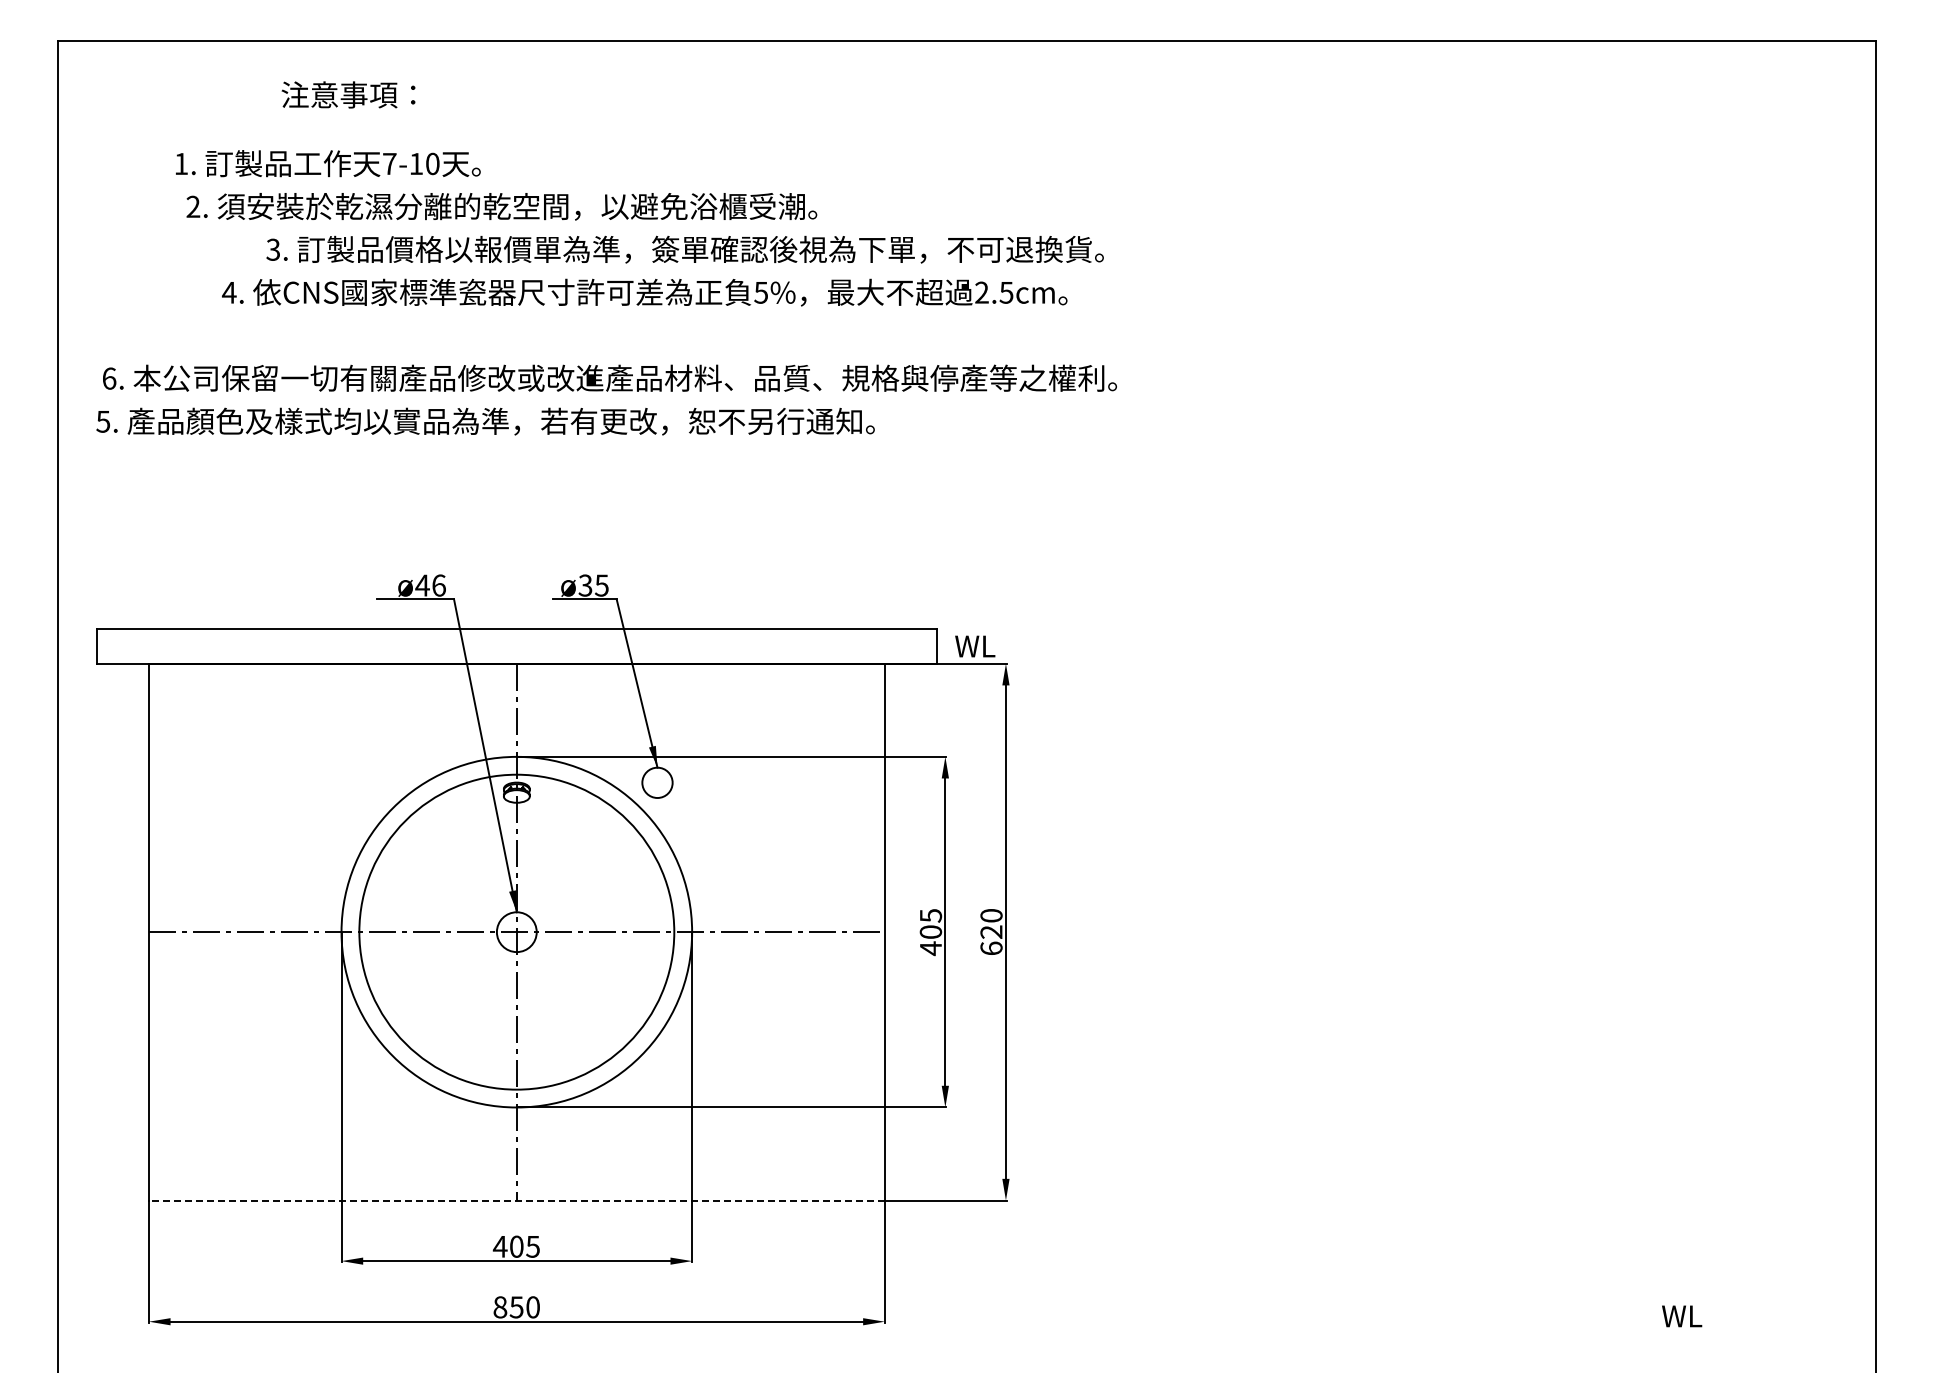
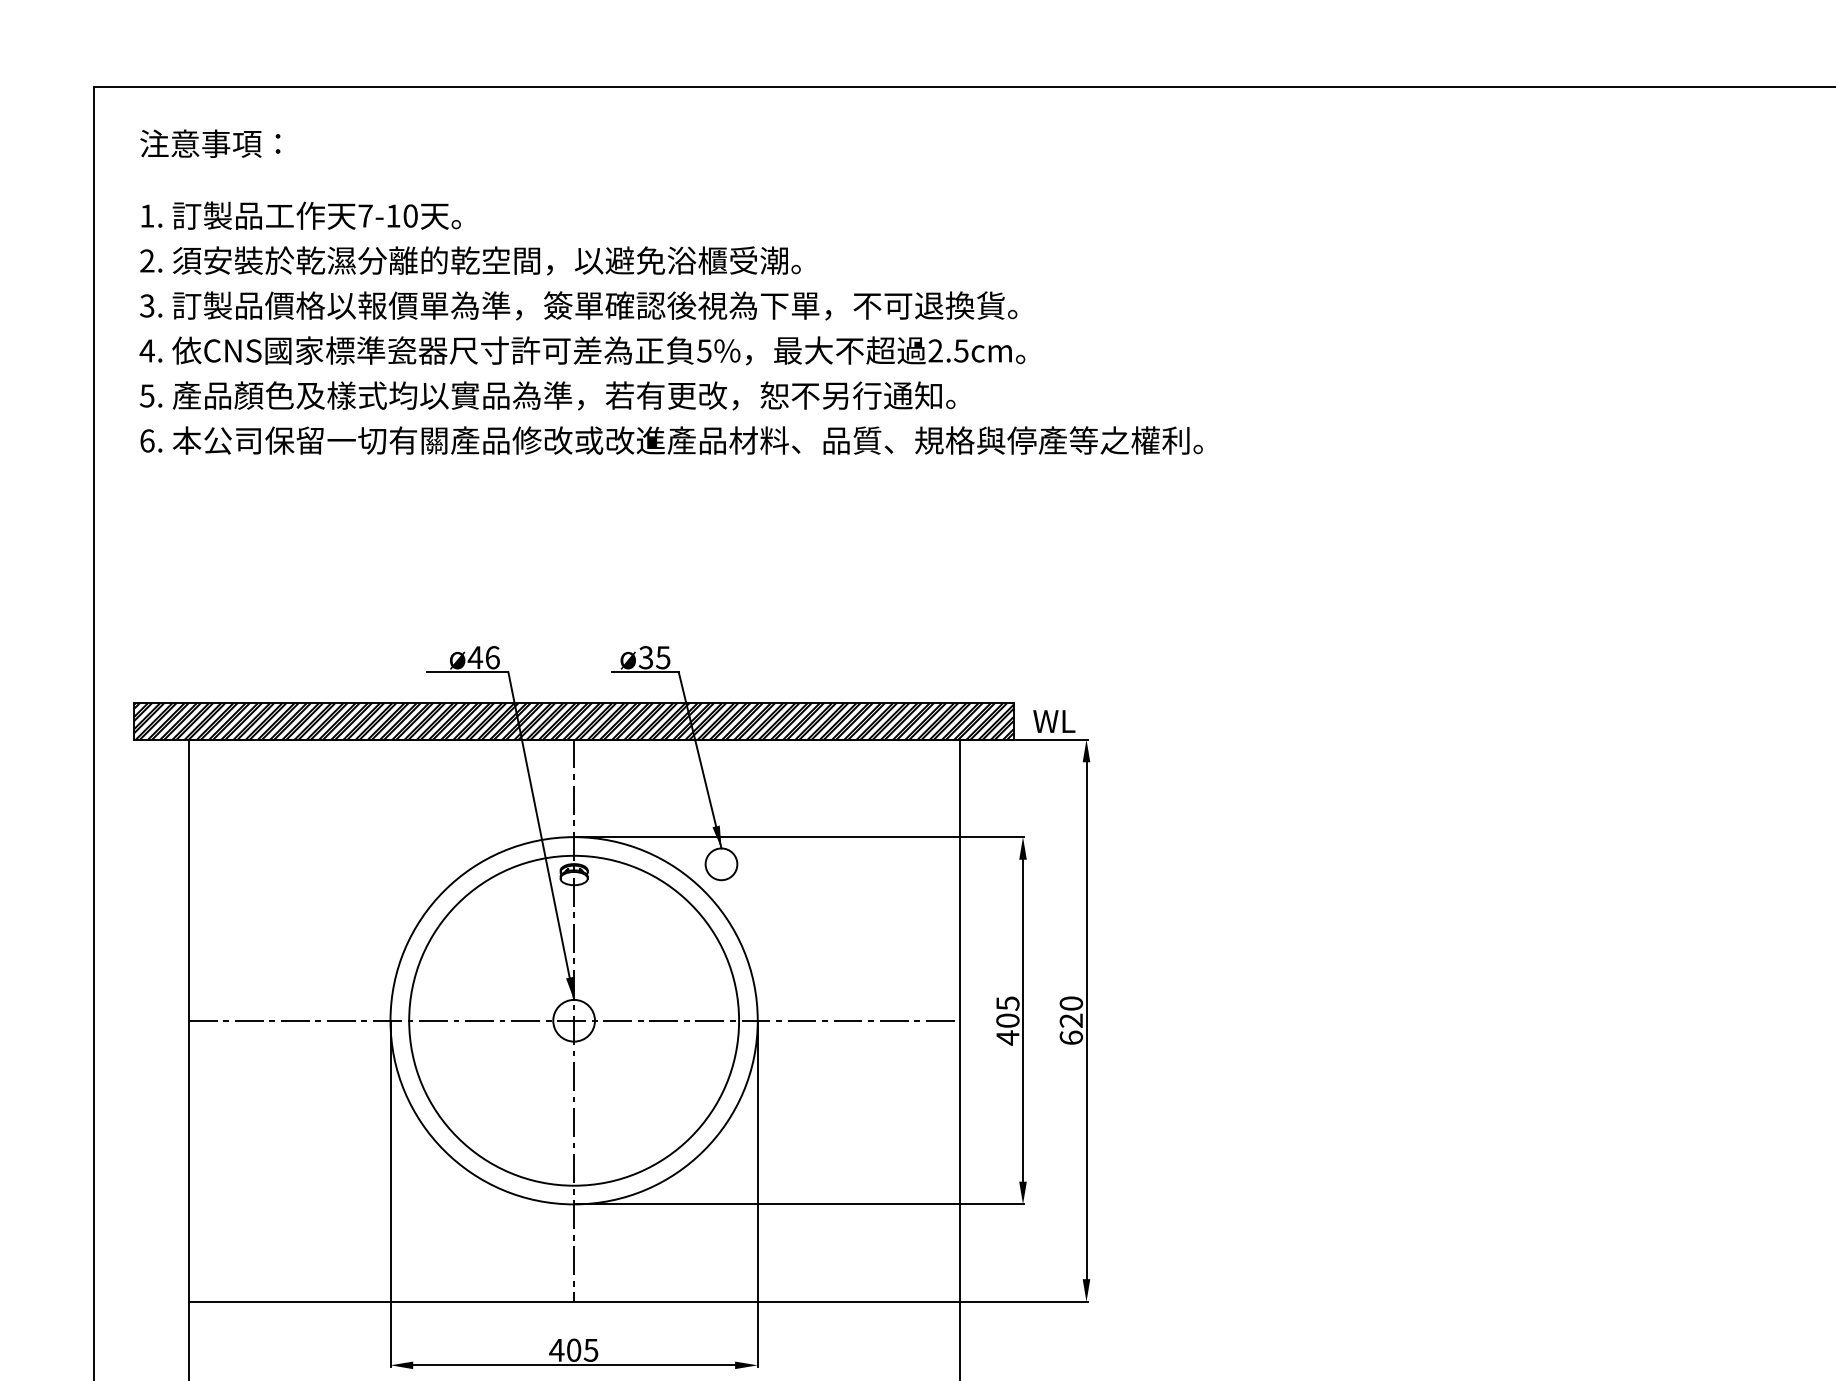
text: (348, 94) -> (210, 143), moved
text: (328, 163) -> (301, 215), moved
text: (501, 206) -> (470, 260), moved
text: (684, 249) -> (577, 305), moved
text: (644, 292) -> (582, 350), moved
text: (485, 421) -> (547, 395), moved
hatch: (516, 646) -> (573, 721), added
line: (516, 1200) -> (573, 1301), dashed -> solid

